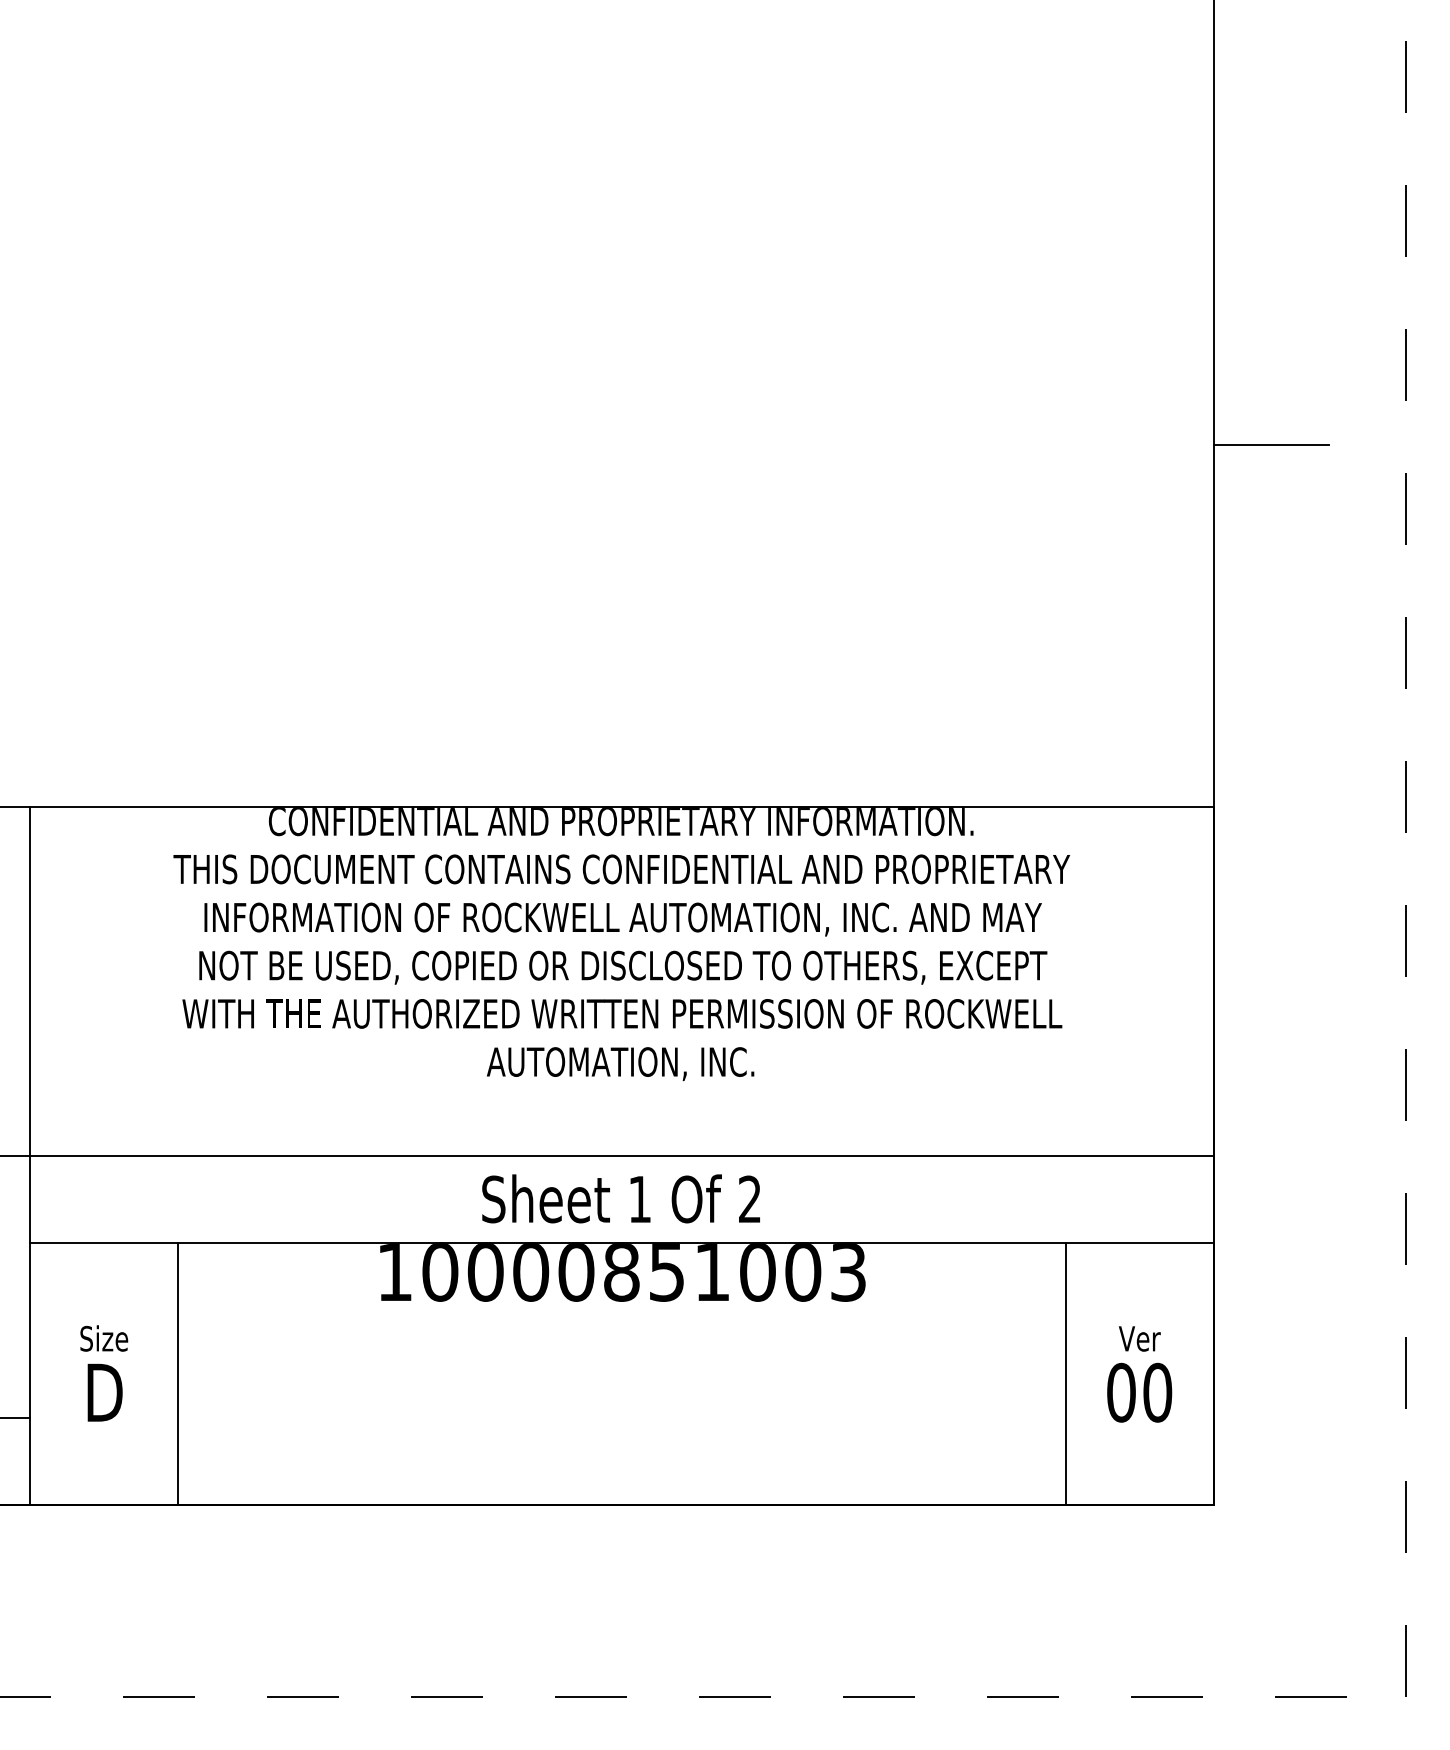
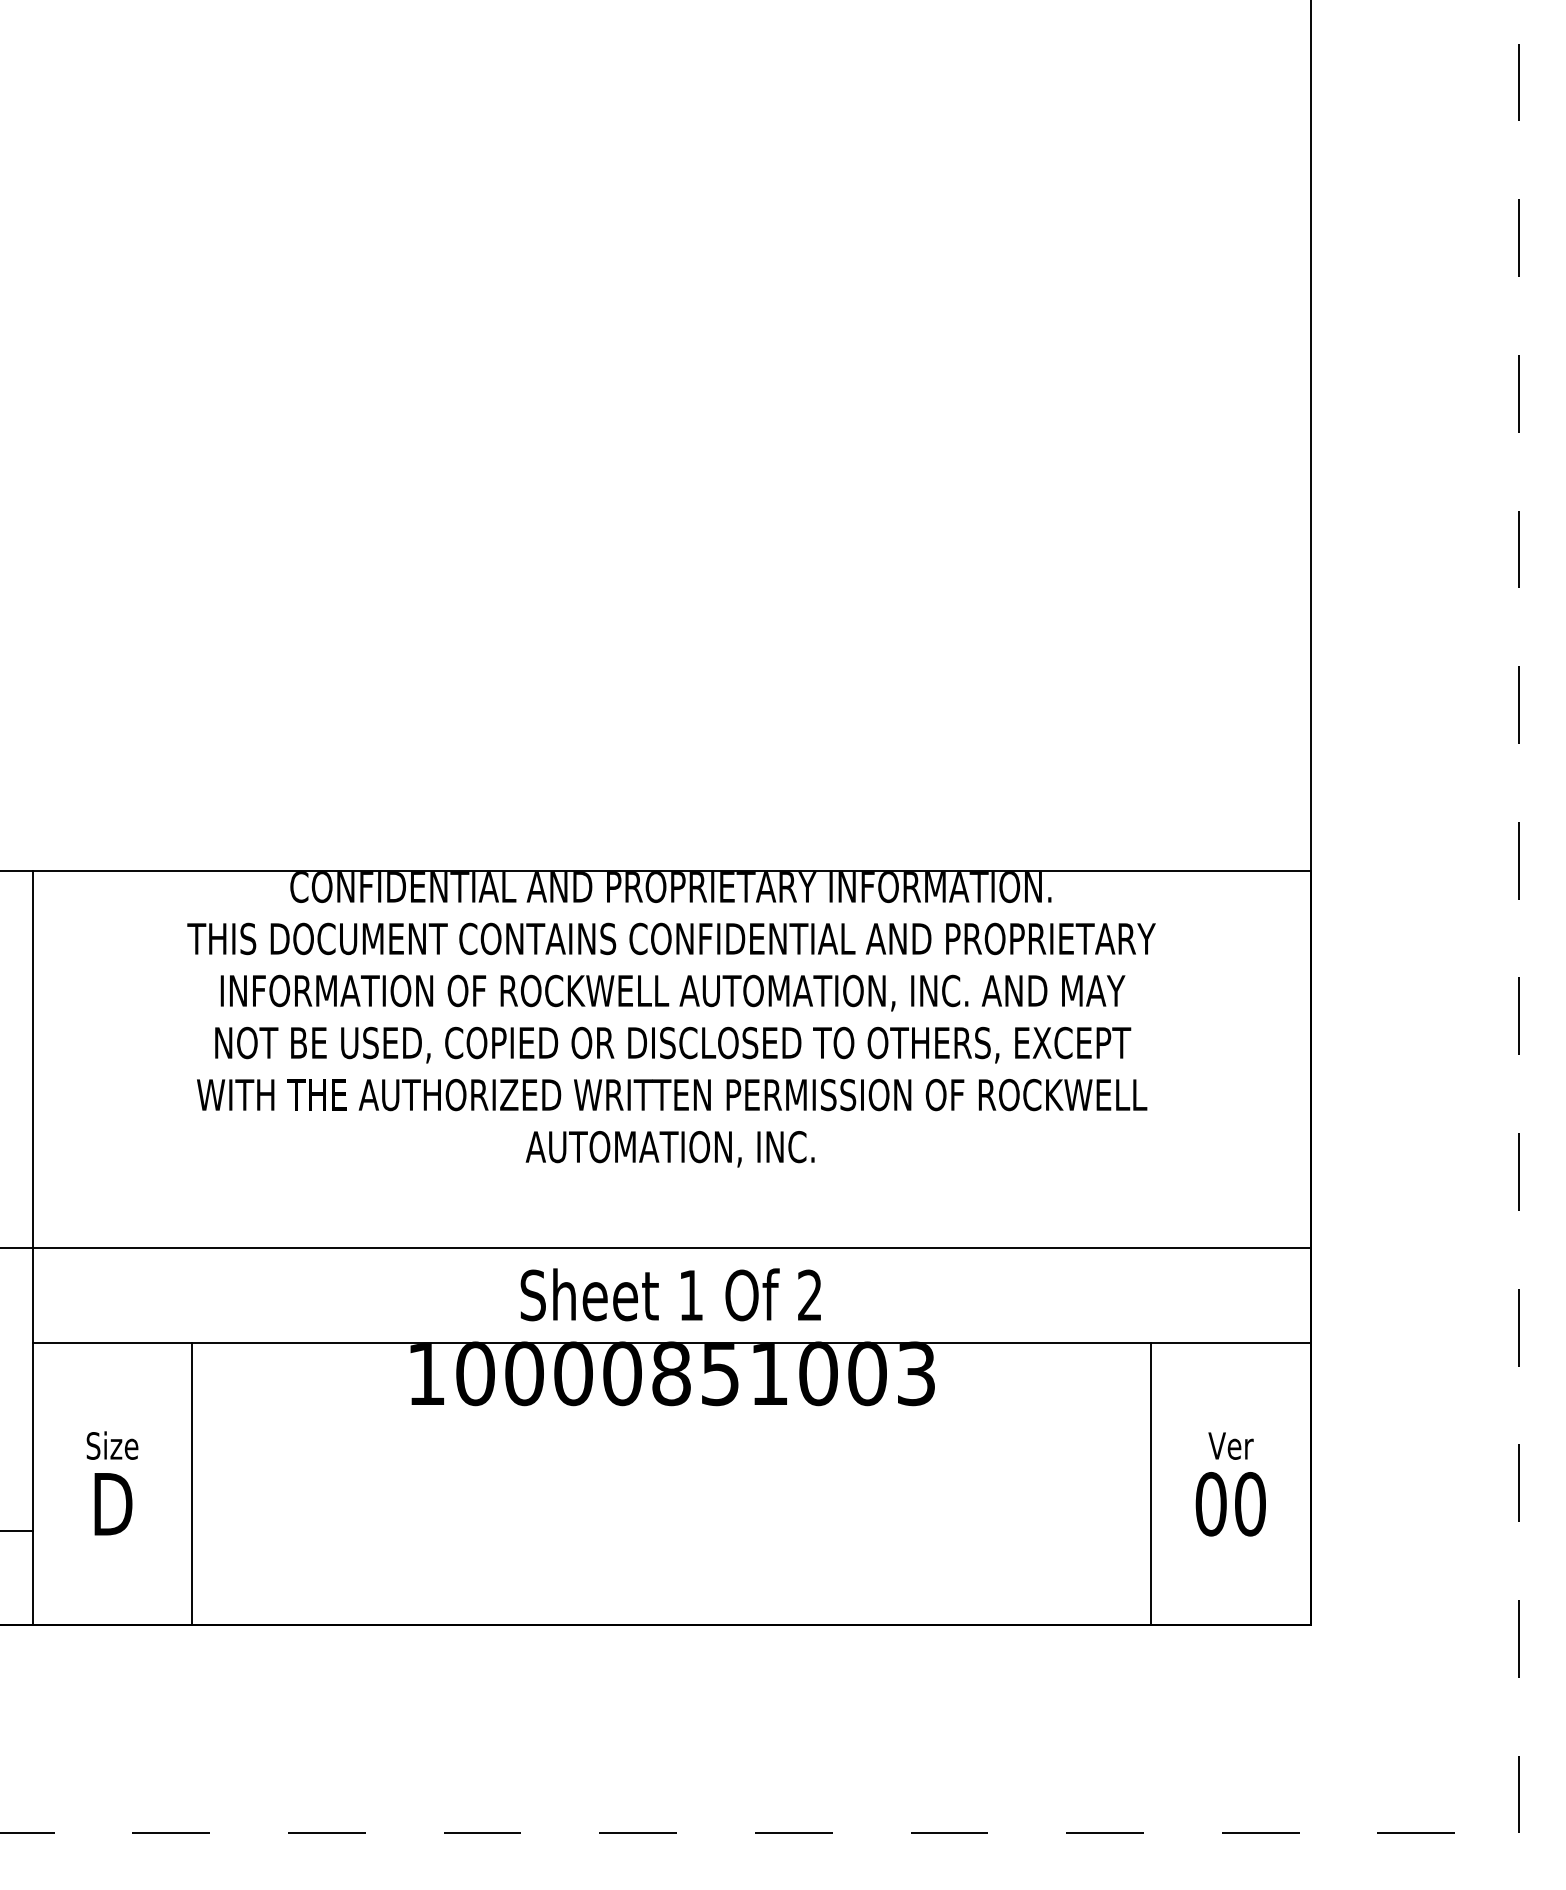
line: (1271, 445) -> (1373, 481), removed

